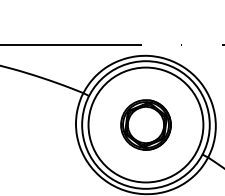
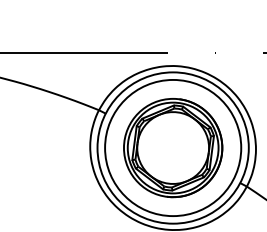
part: (145, 124) -> (172, 147), size x1.67

